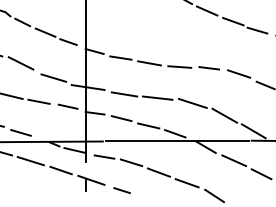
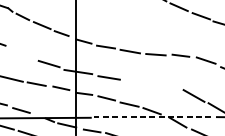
line: (20, 63) -> (21, 51), removed
line: (157, 97) -> (137, 80), removed
line: (192, 102) -> (166, 84), removed
line: (177, 140) -> (154, 116), solid -> dashed

